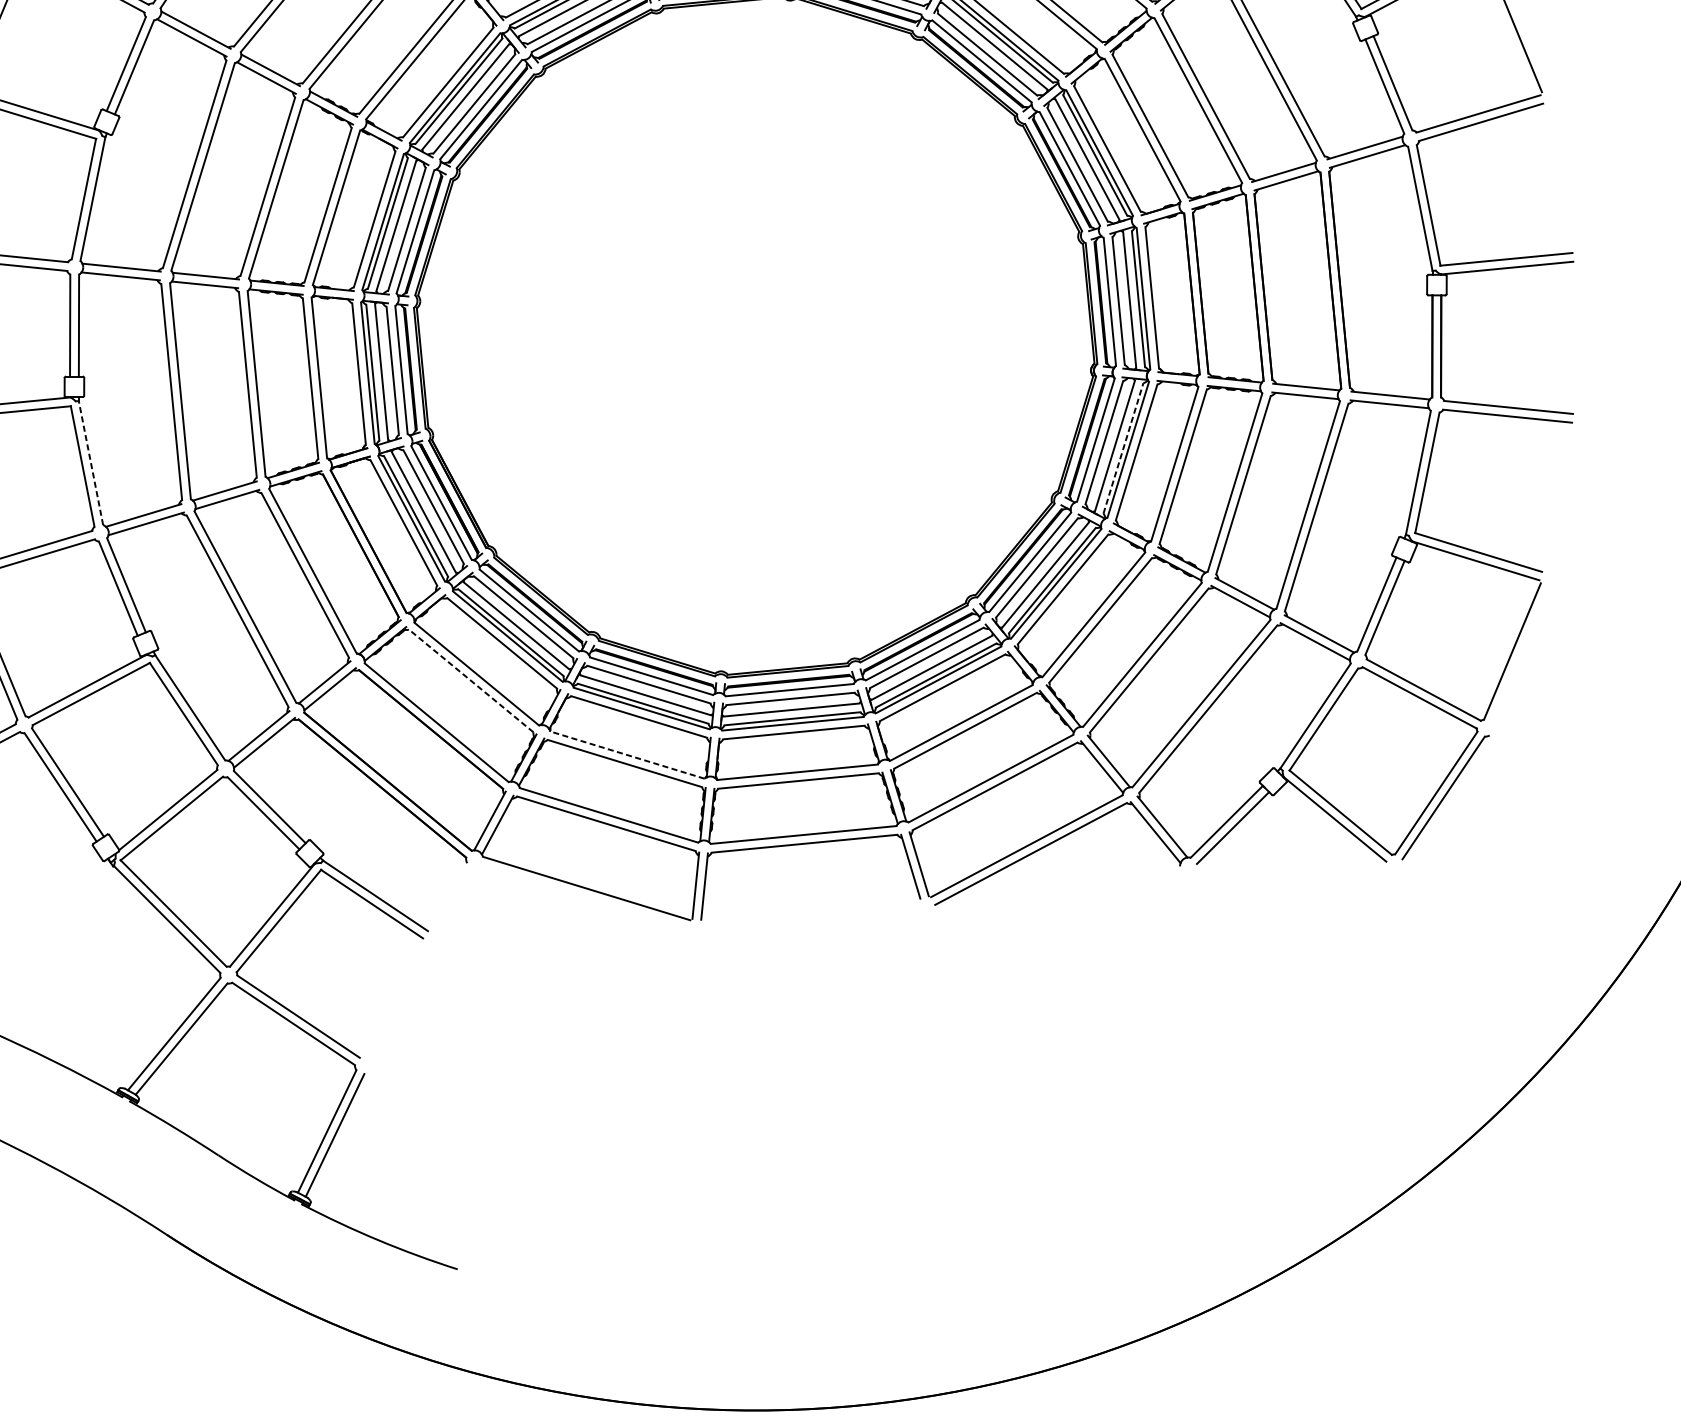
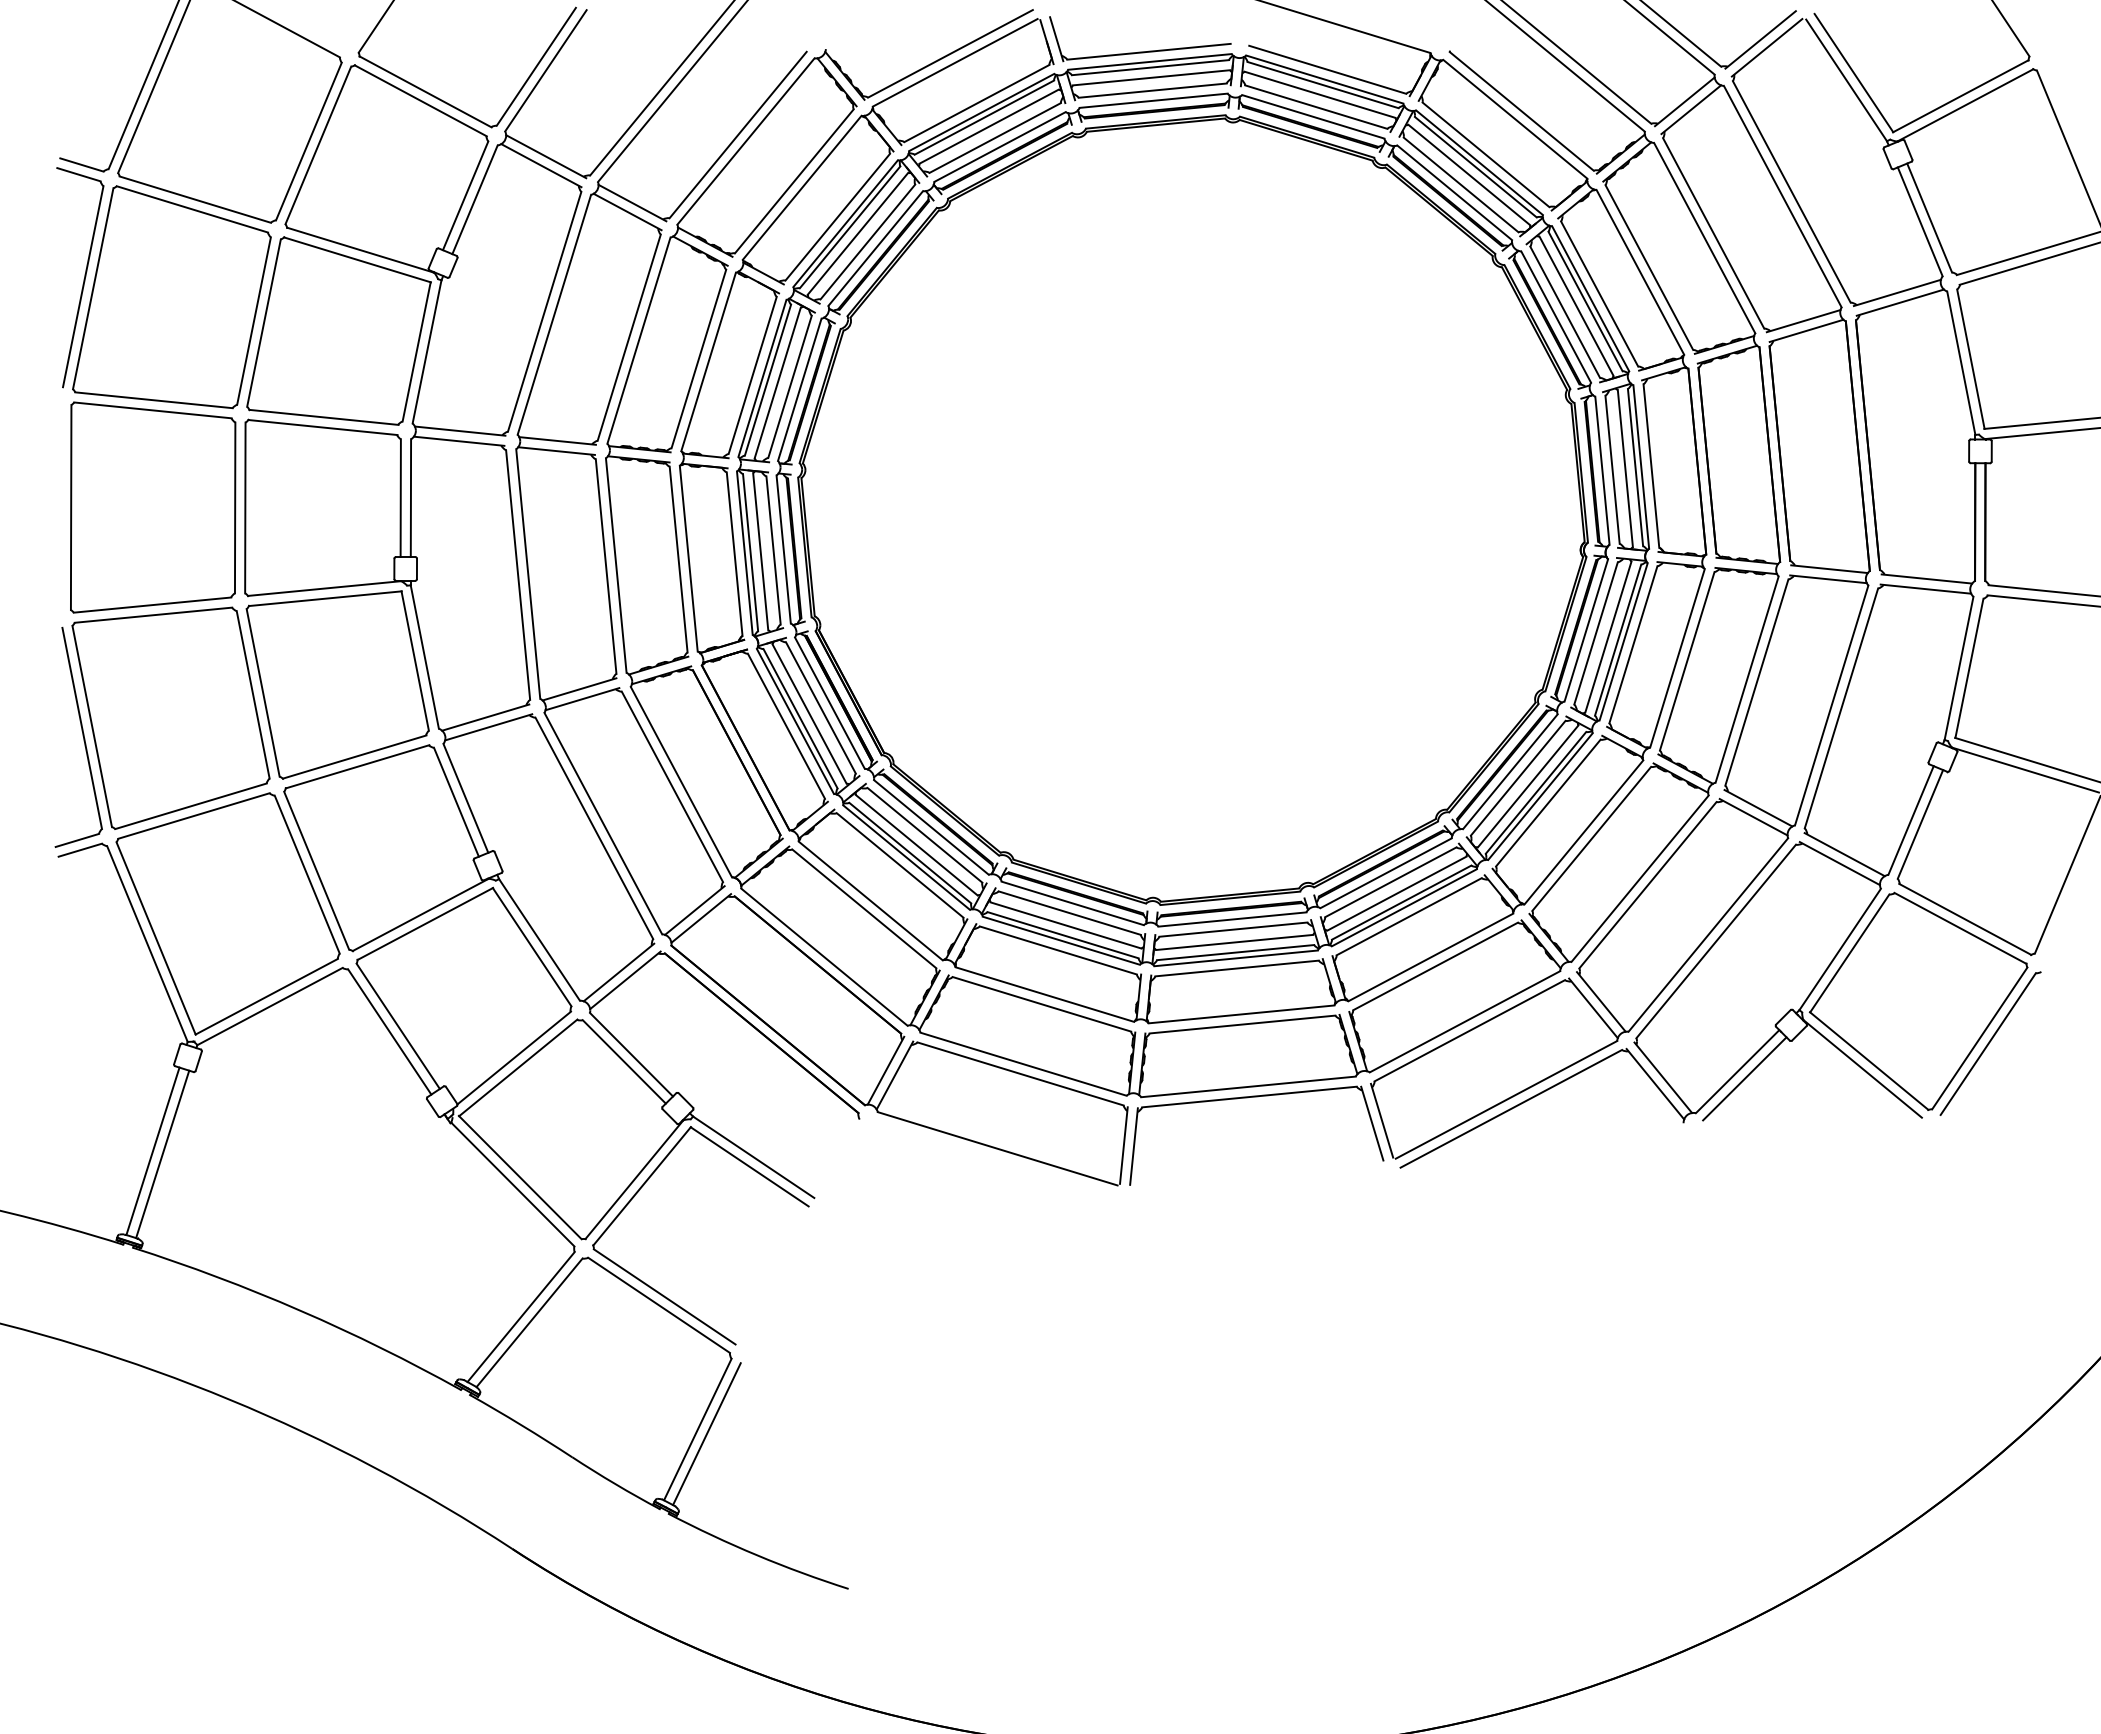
line: (1123, 448) -> (1618, 640), dashed -> solid
line: (90, 462) -> (424, 656), dashed -> solid
line: (470, 680) -> (863, 908), dashed -> solid
line: (627, 755) -> (1044, 994), dashed -> solid

